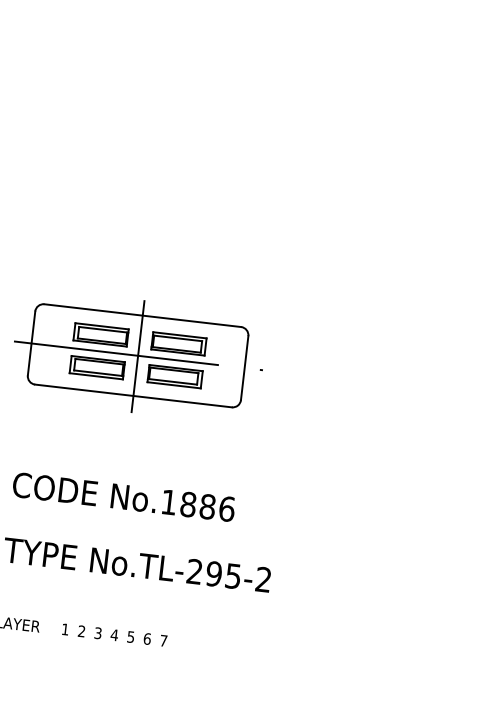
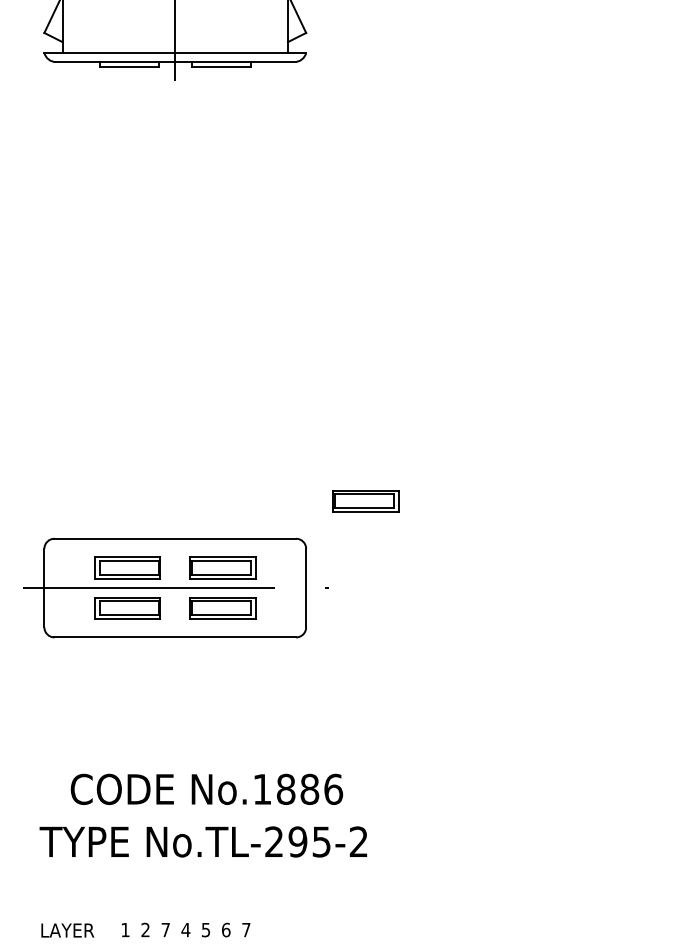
part: (301, 303) -> (365, 501), added
line: (138, 356) -> (175, 588), removed
text: (123, 496) -> (206, 788), moved
text: (98, 632) -> (165, 929), 3 -> 7

